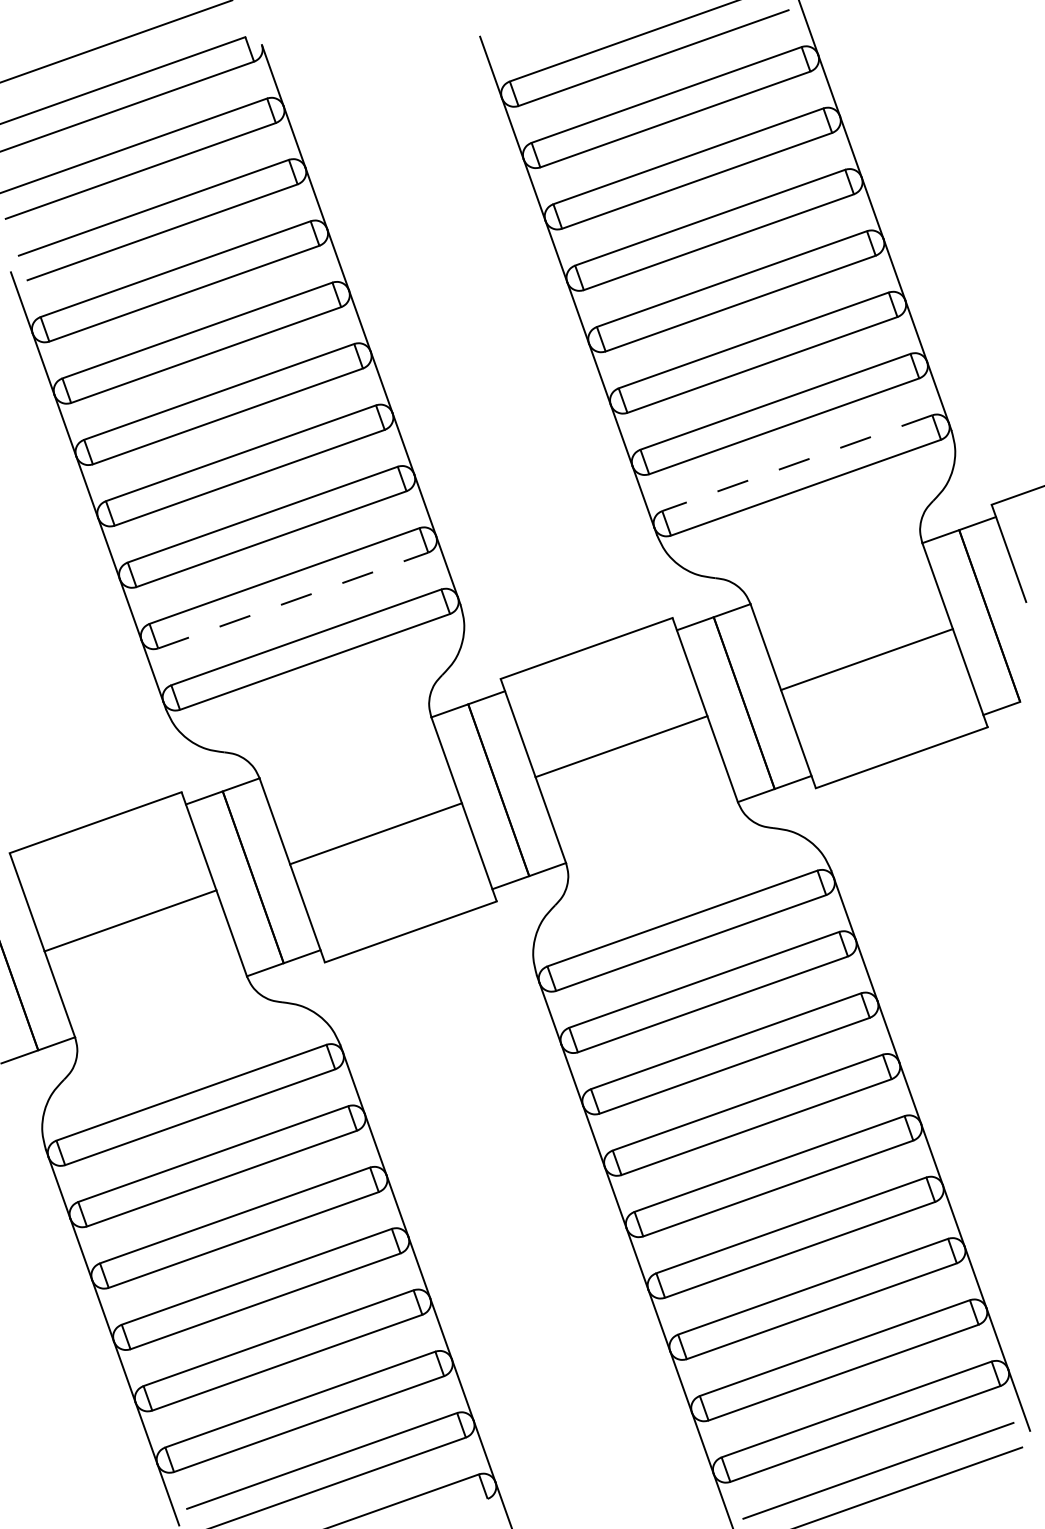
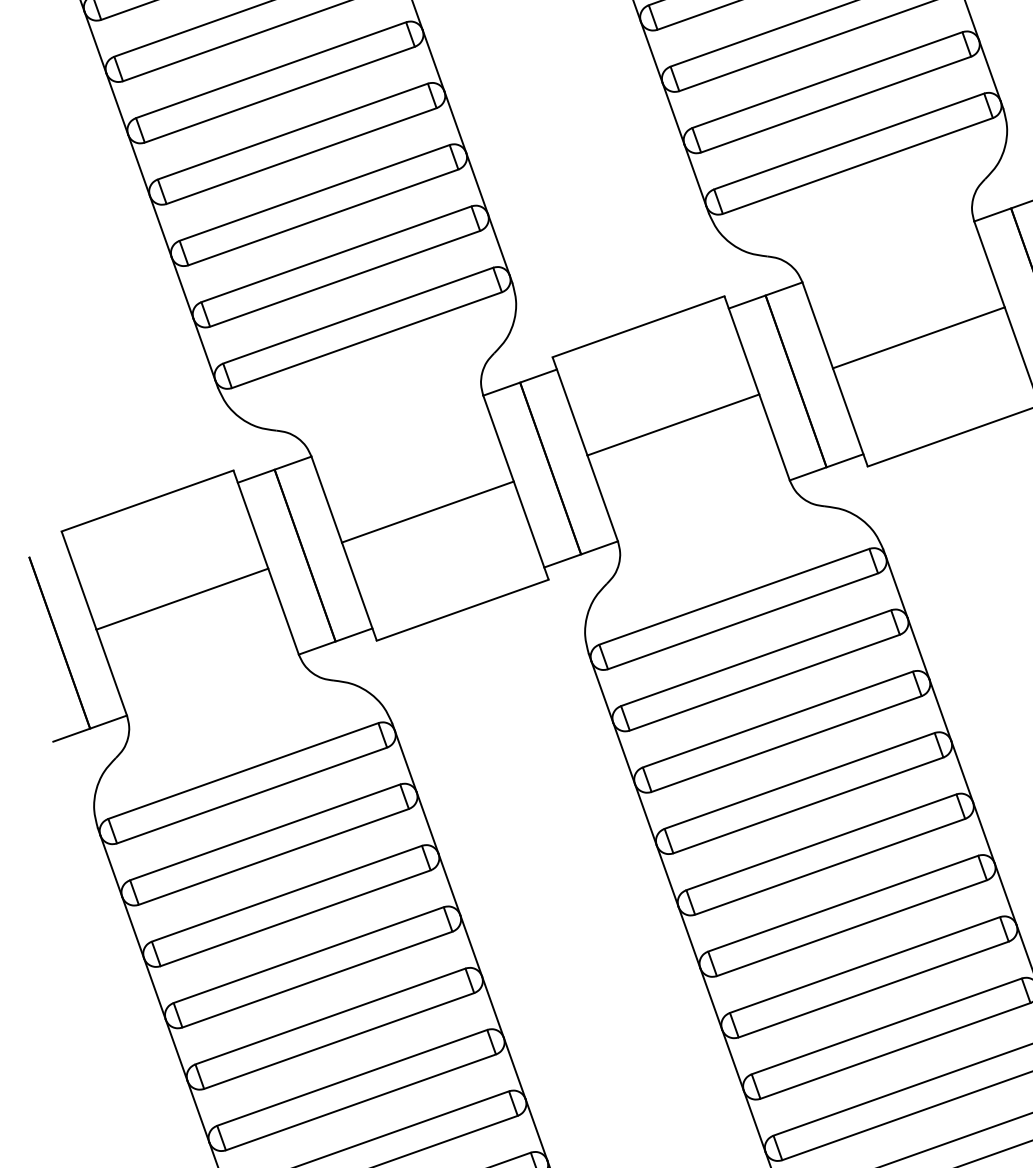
line: (796, 463) -> (848, 141), dashed -> solid
line: (293, 600) -> (345, 278), dashed -> solid

